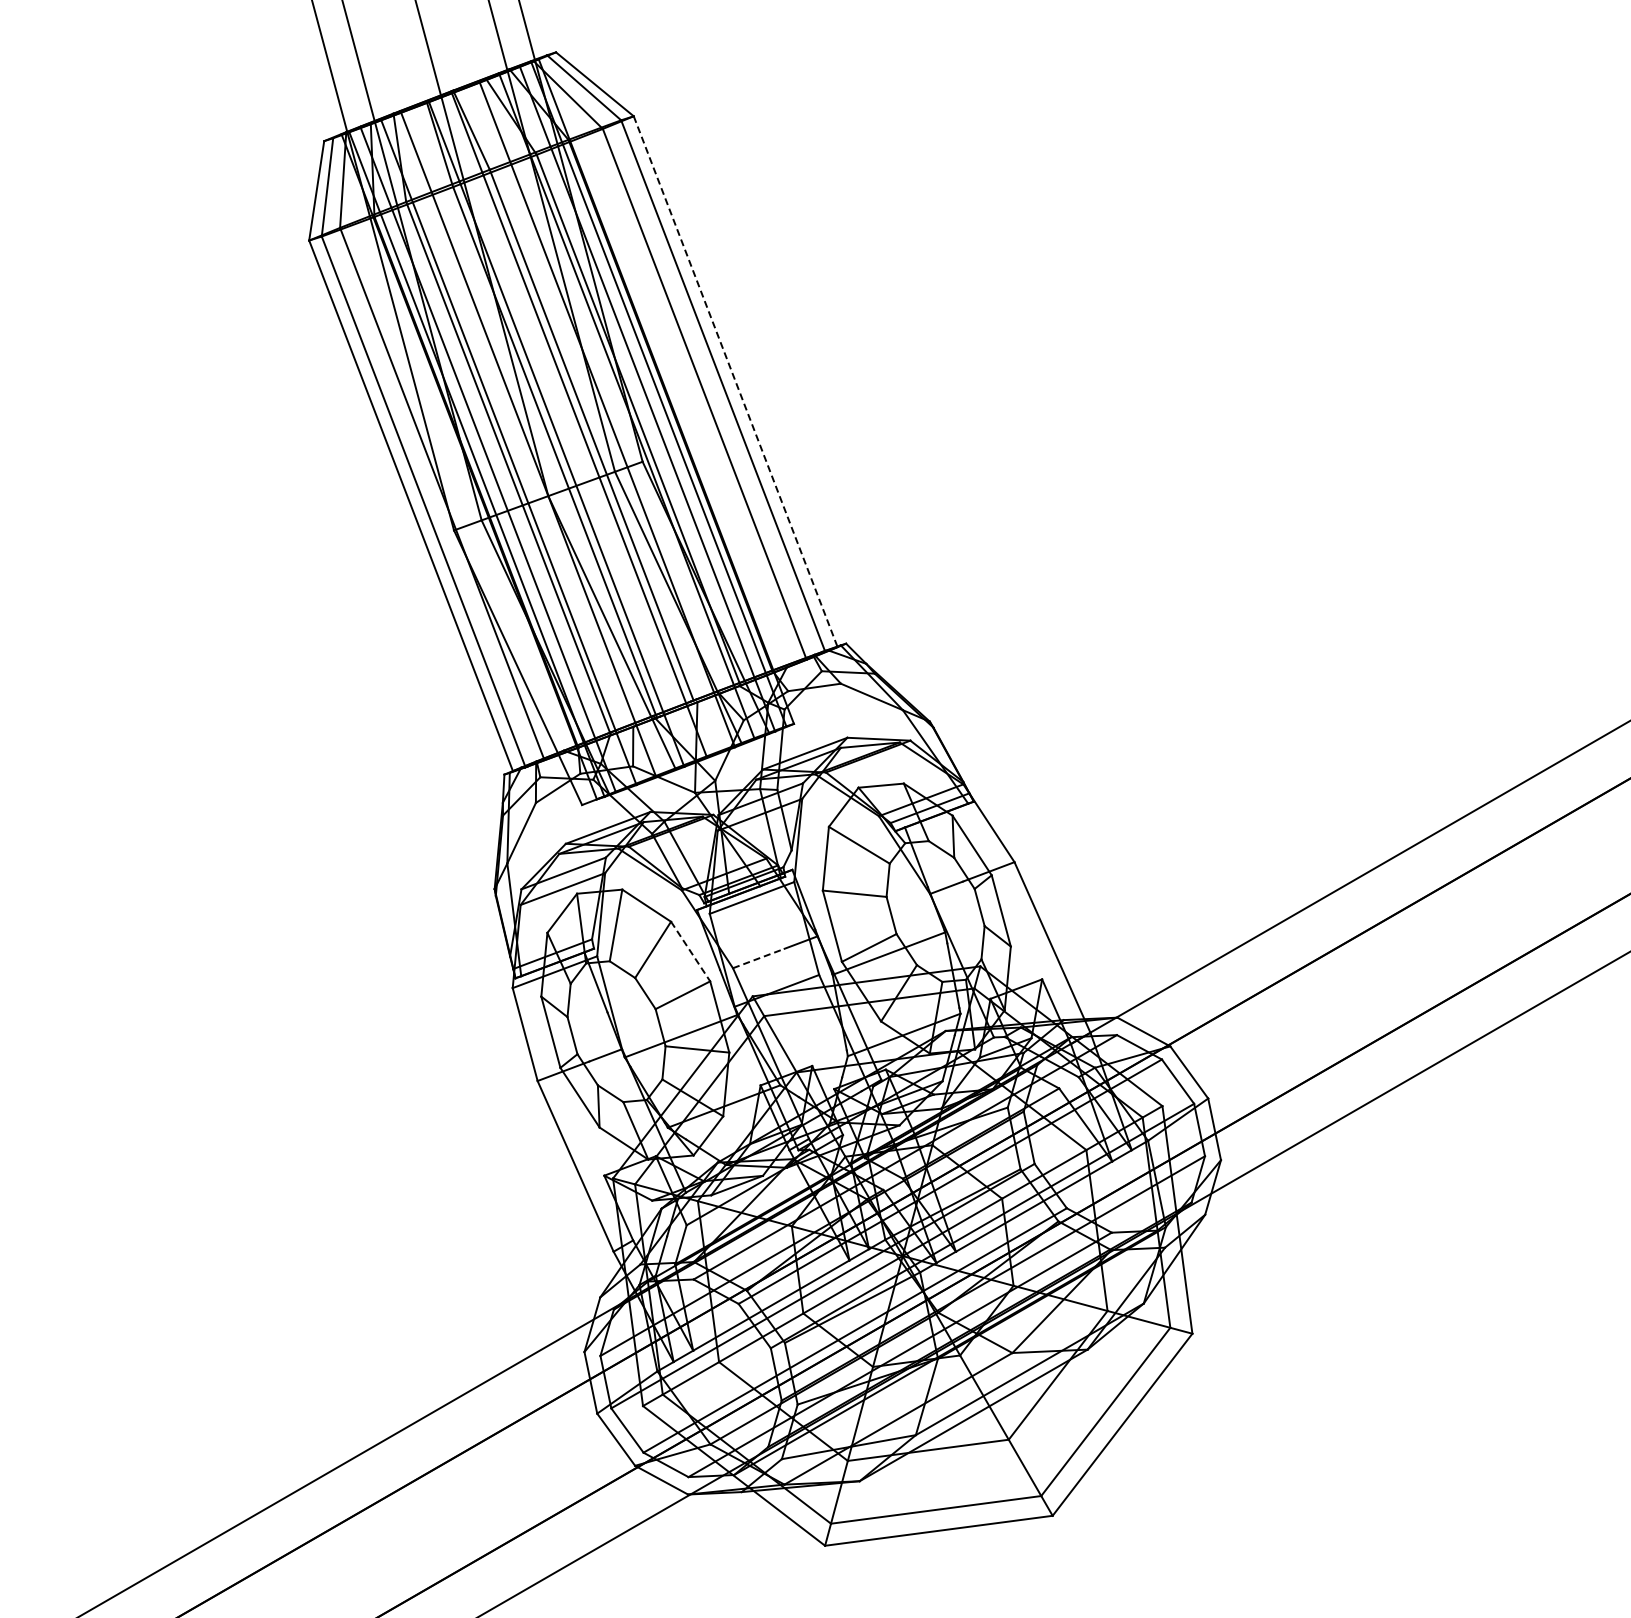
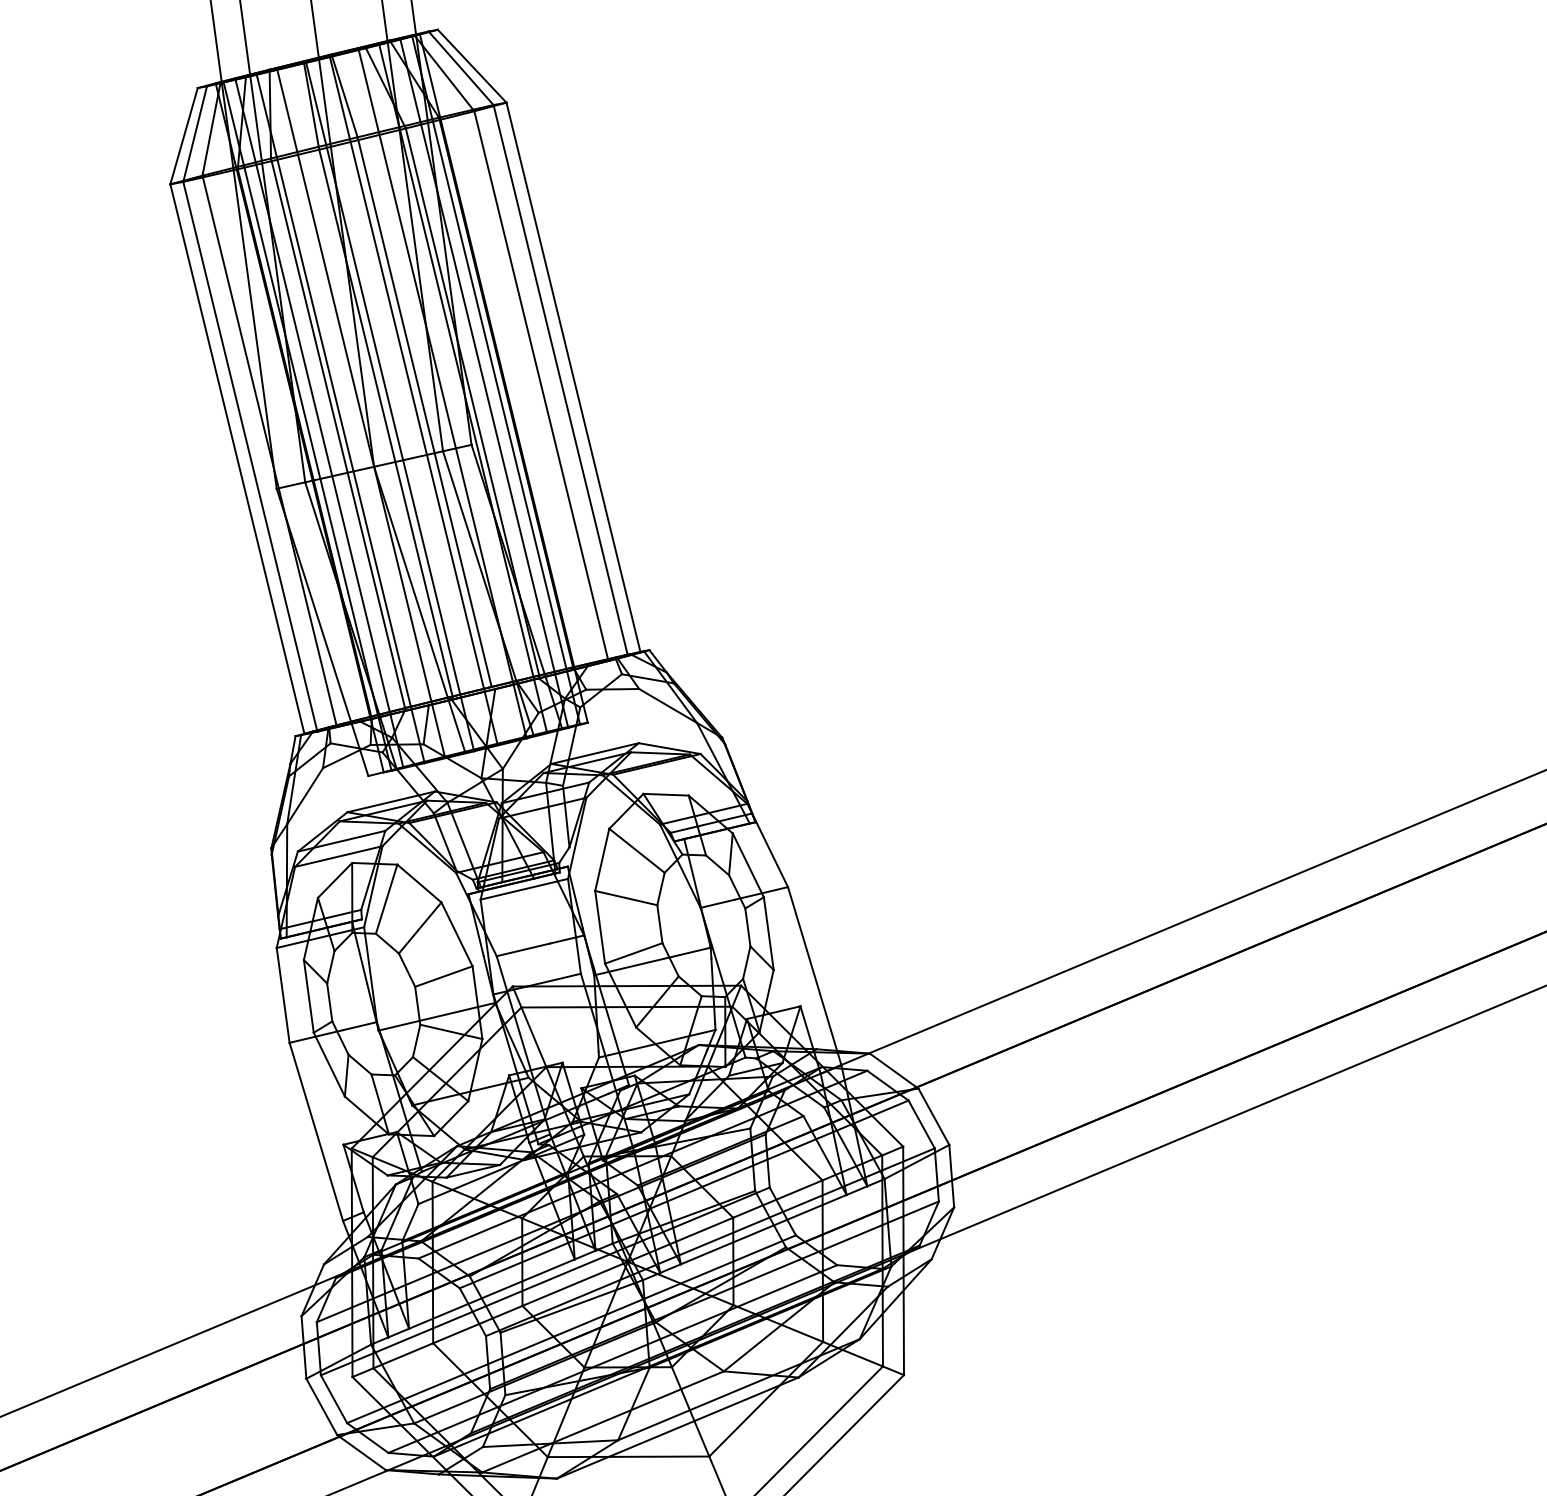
line: (735, 382) -> (573, 378), dashed -> solid
line: (690, 951) -> (456, 934), dashed -> solid
line: (758, 958) -> (523, 949), dashed -> solid

